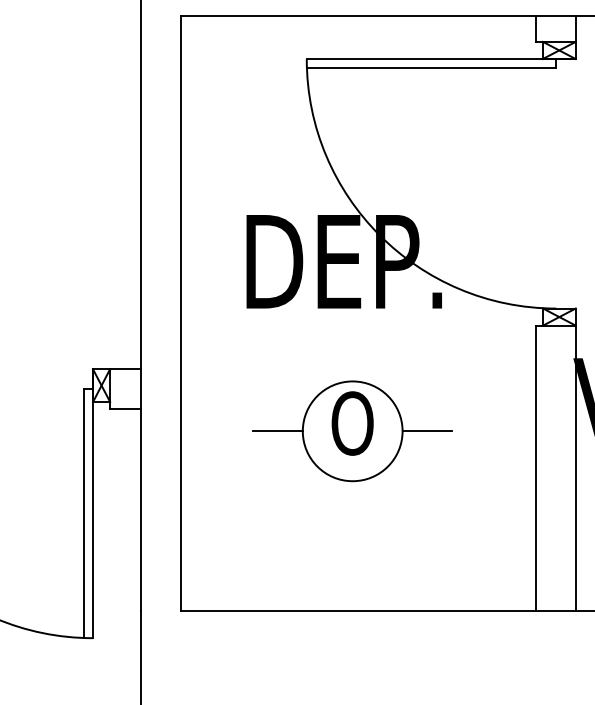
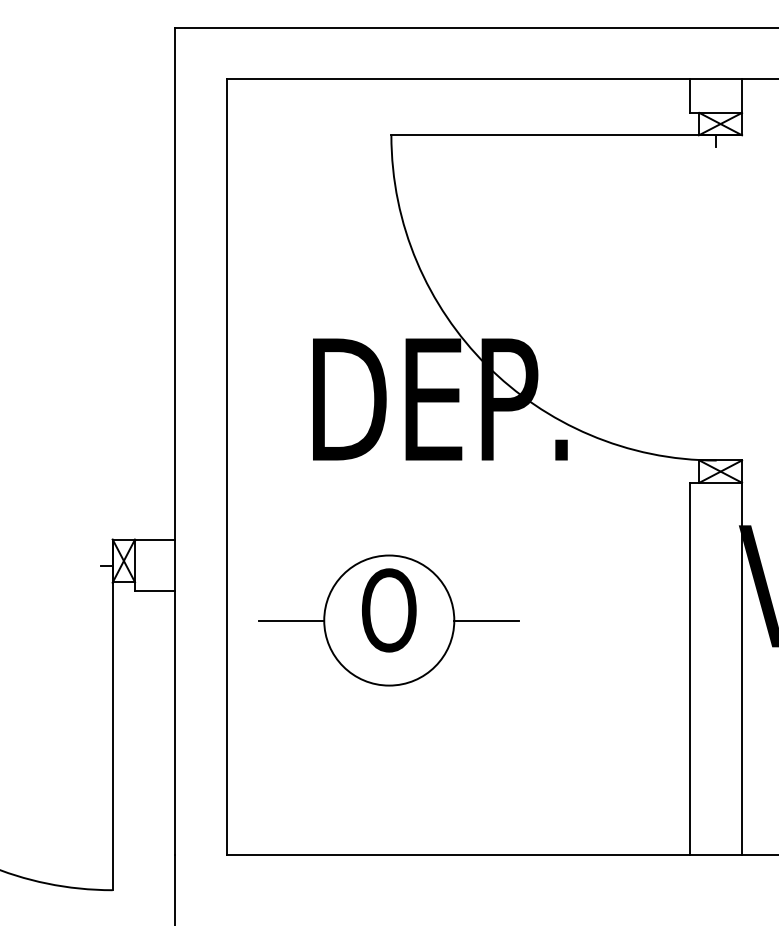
line: (431, 68) -> (553, 147), removed
part: (352, 431) -> (388, 620), moved
line: (83, 513) -> (100, 727), removed

